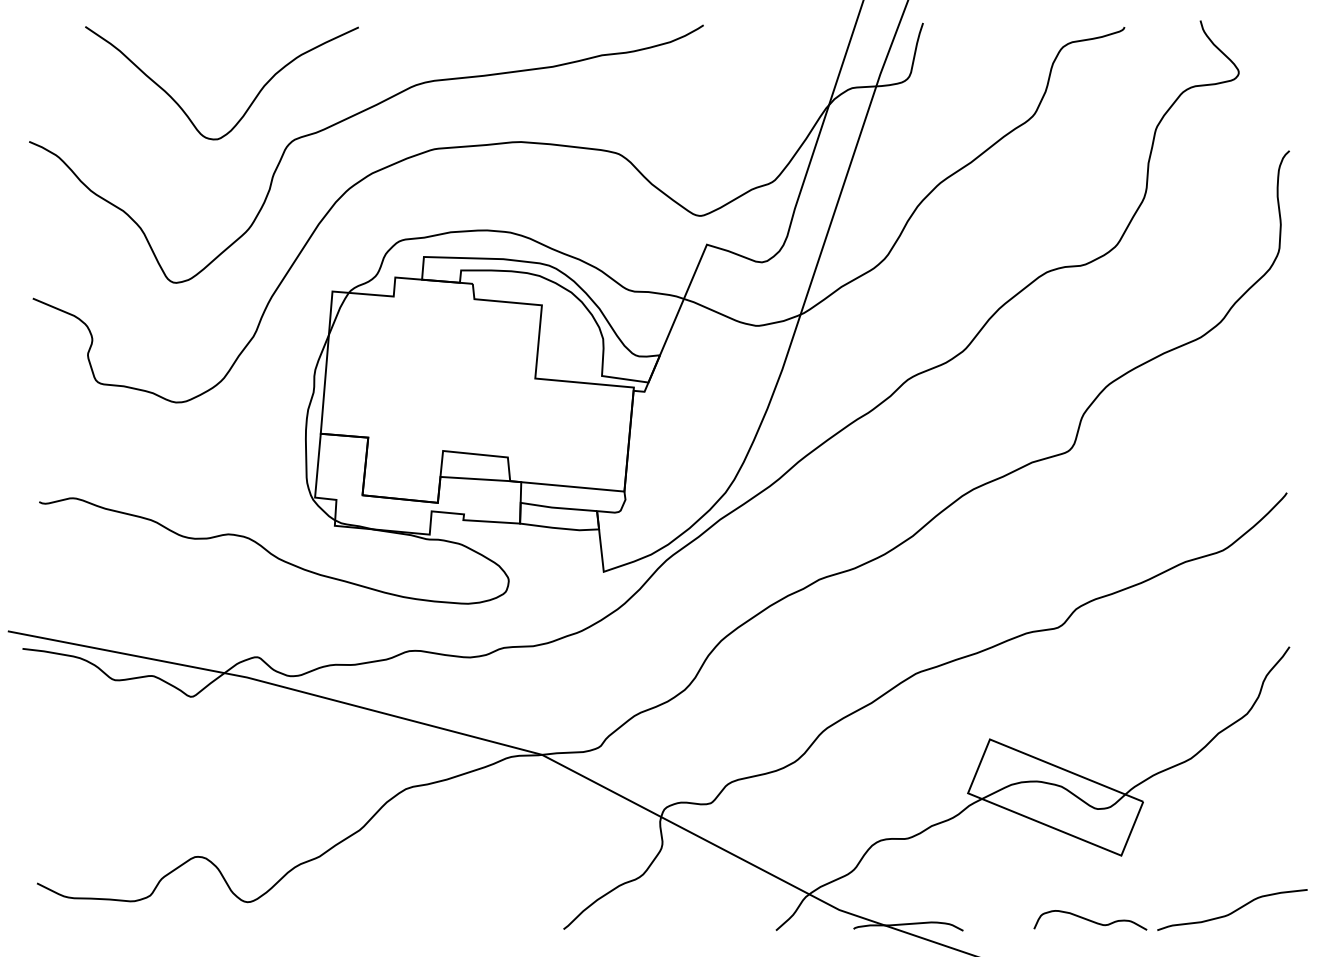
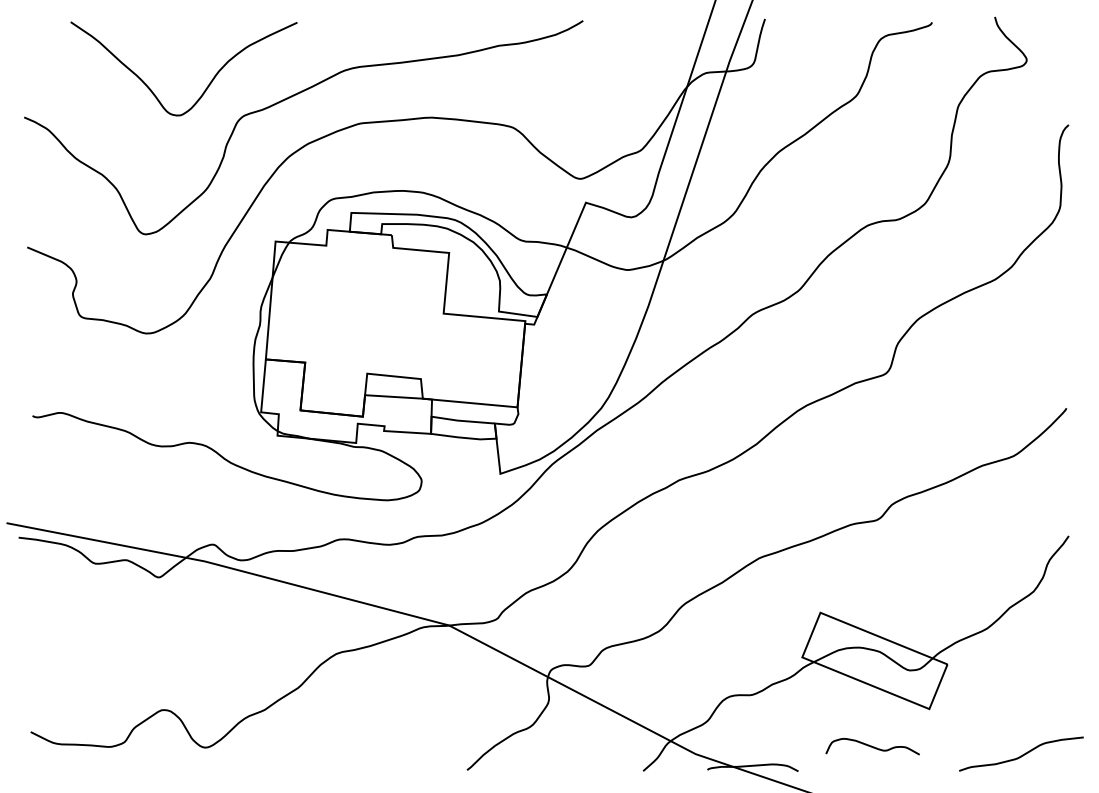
curve: (1090, 920) -> (872, 746), moved

